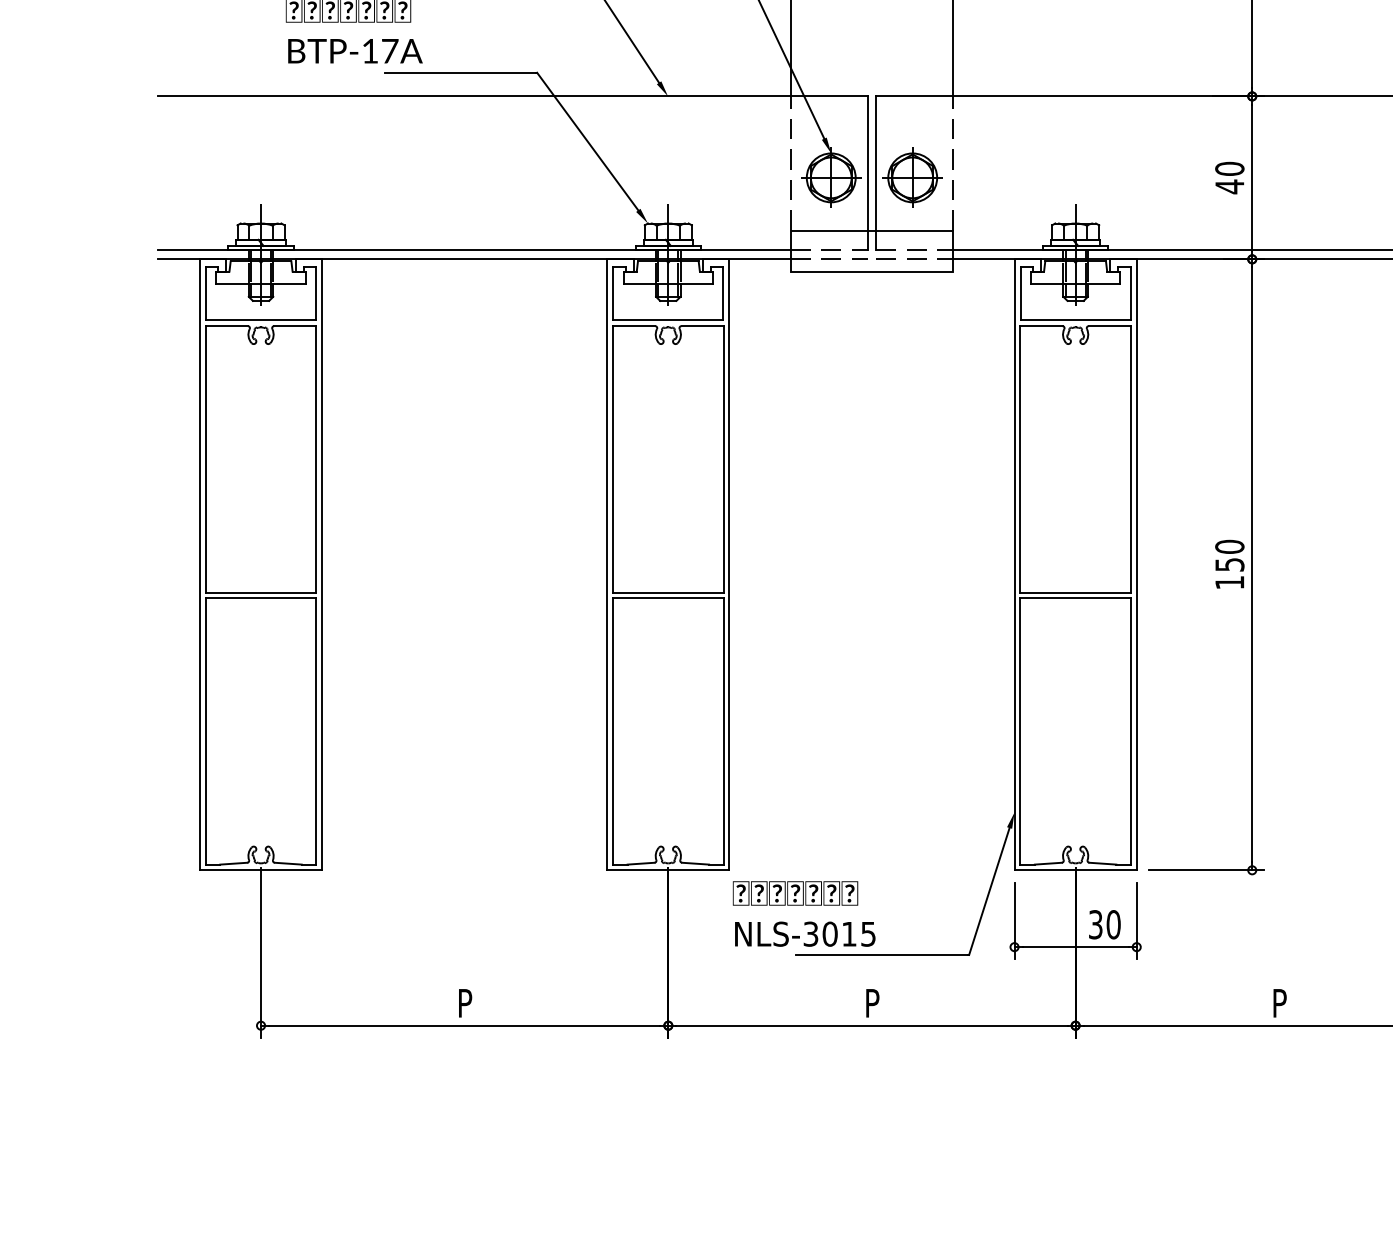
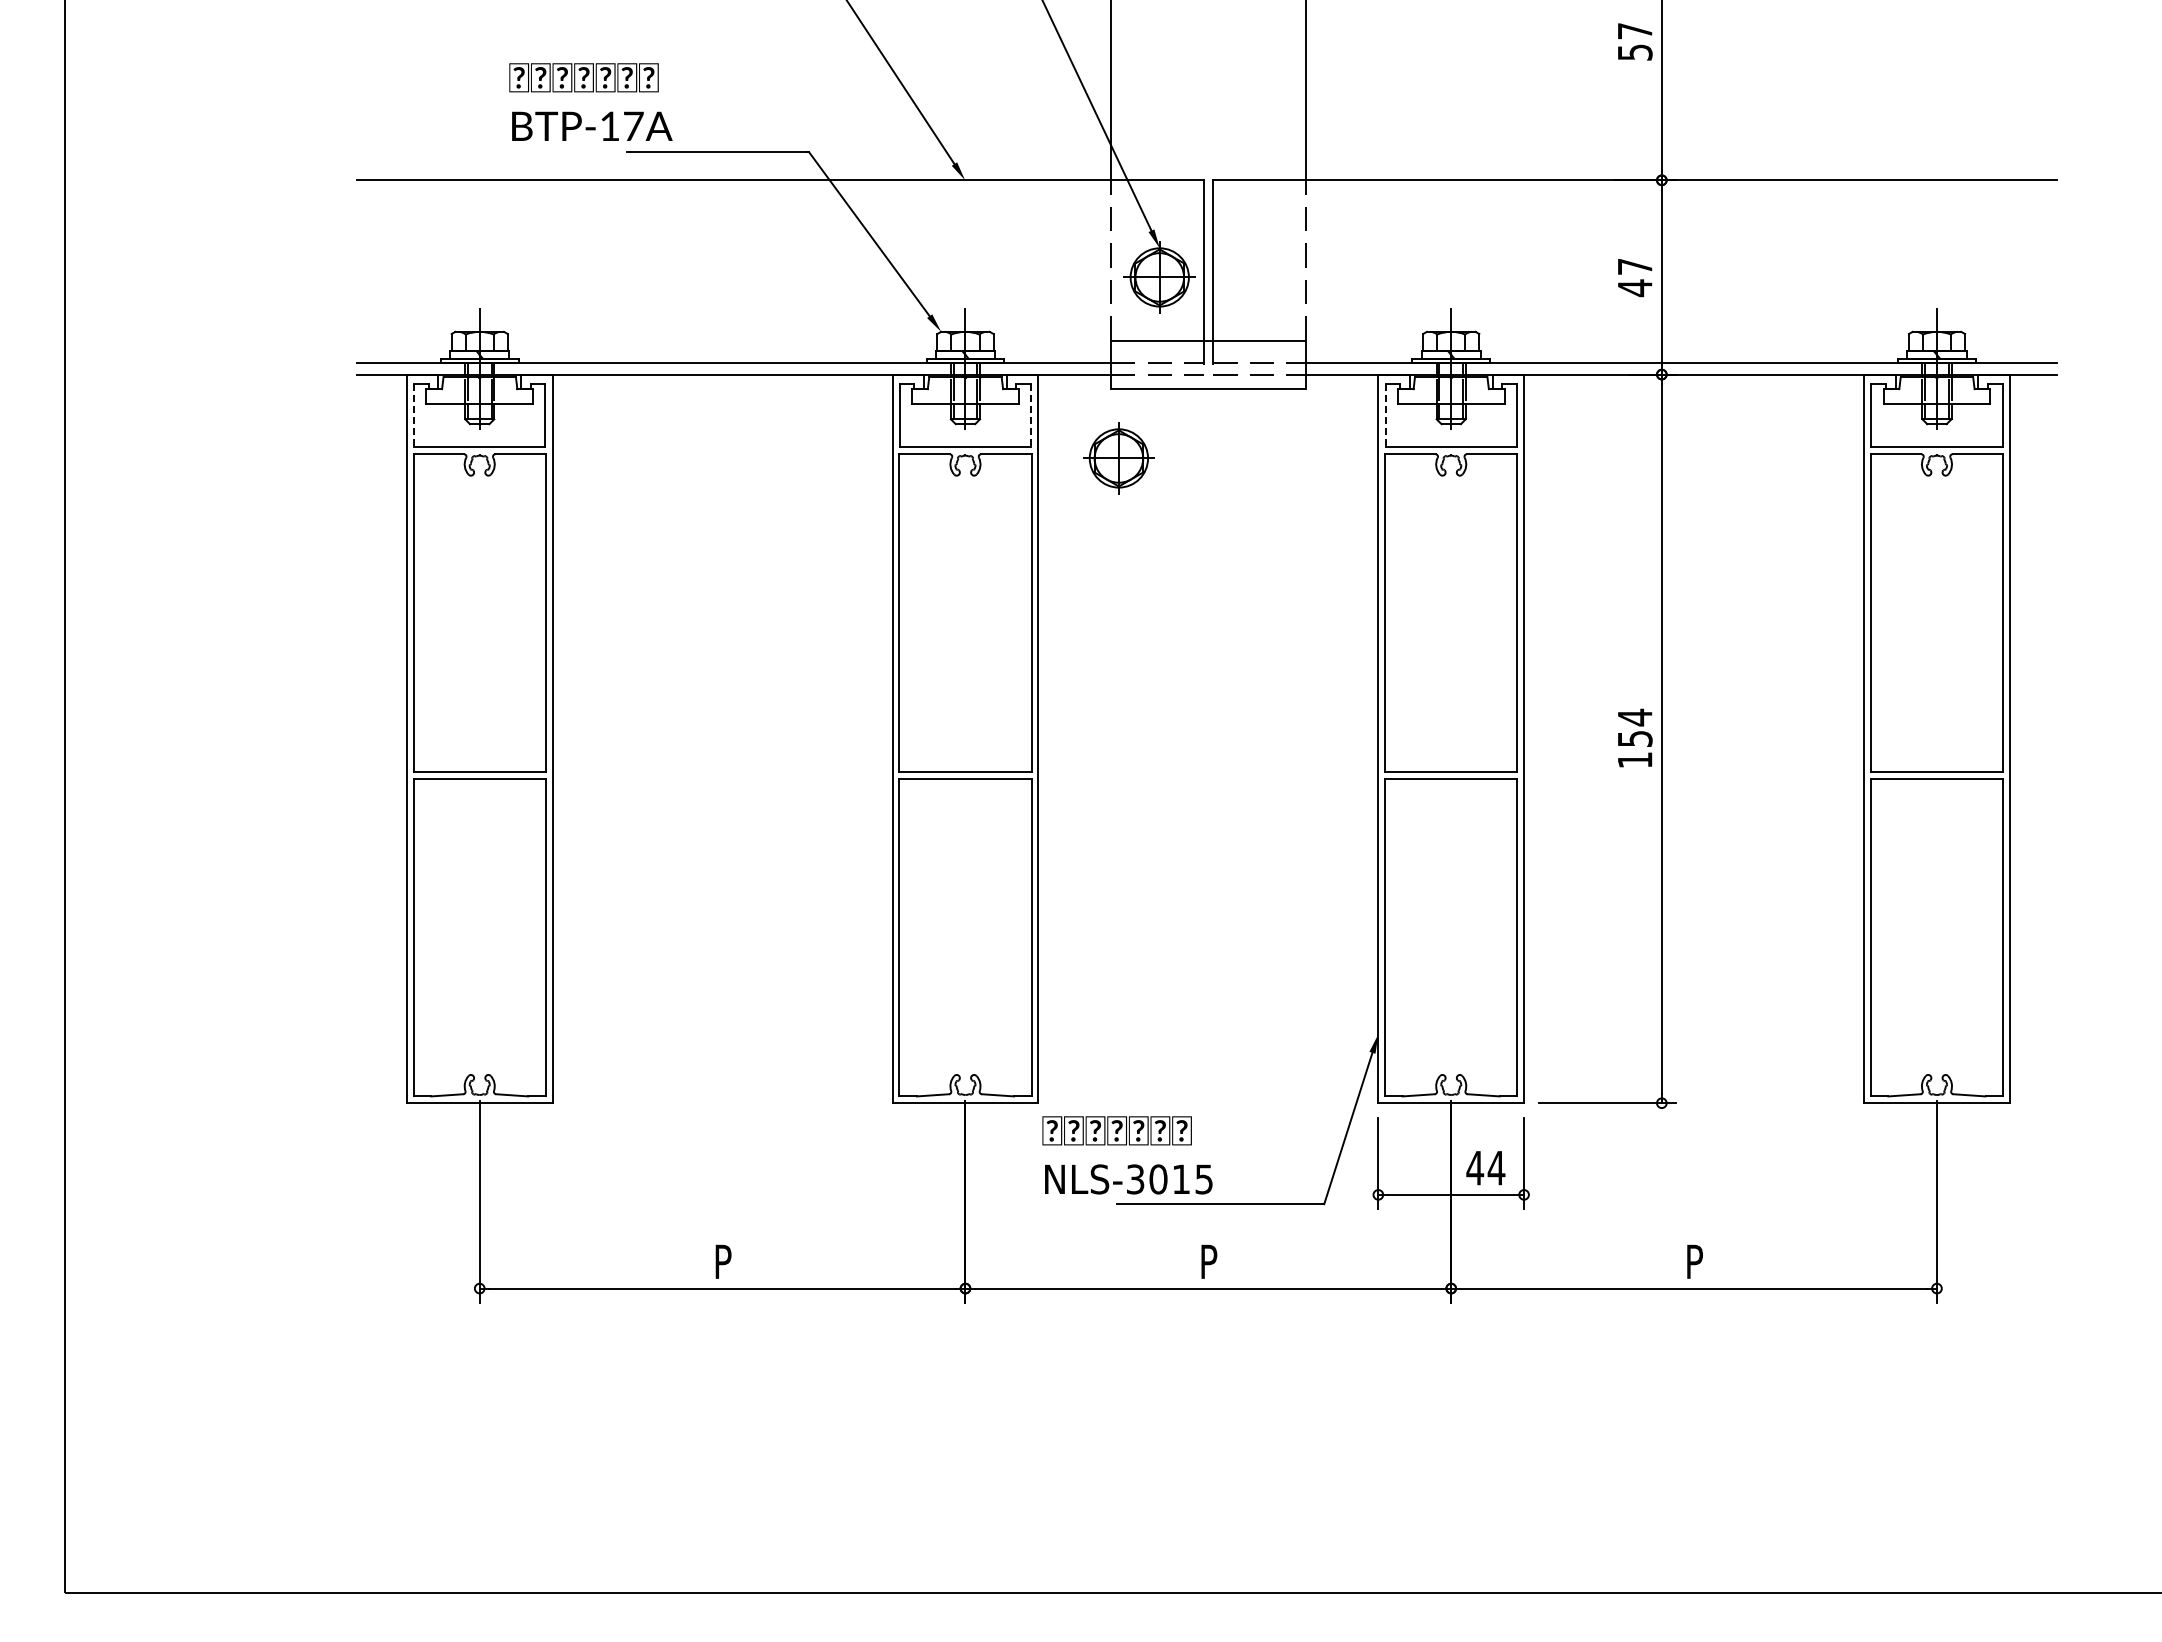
text: (1229, 168) -> (1634, 266), 40 -> 47
part: (912, 177) -> (1118, 458), moved
line: (206, 293) -> (414, 415), solid -> dashed
line: (723, 293) -> (1031, 415), solid -> dashed
line: (1020, 293) -> (1385, 415), solid -> dashed
text: (1229, 546) -> (1634, 717), 150 -> 154
text: (1104, 924) -> (1485, 1167), 30 -> 44

